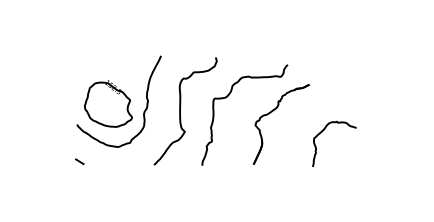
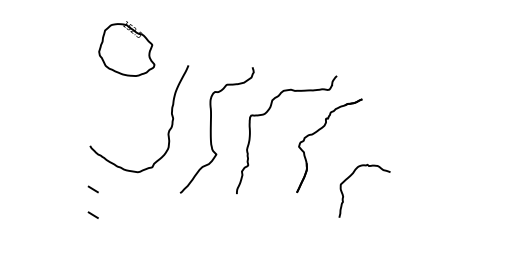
part: (108, 103) -> (126, 48), moved
curve: (323, 131) -> (351, 176), moved
curve: (79, 183) -> (92, 214), added

